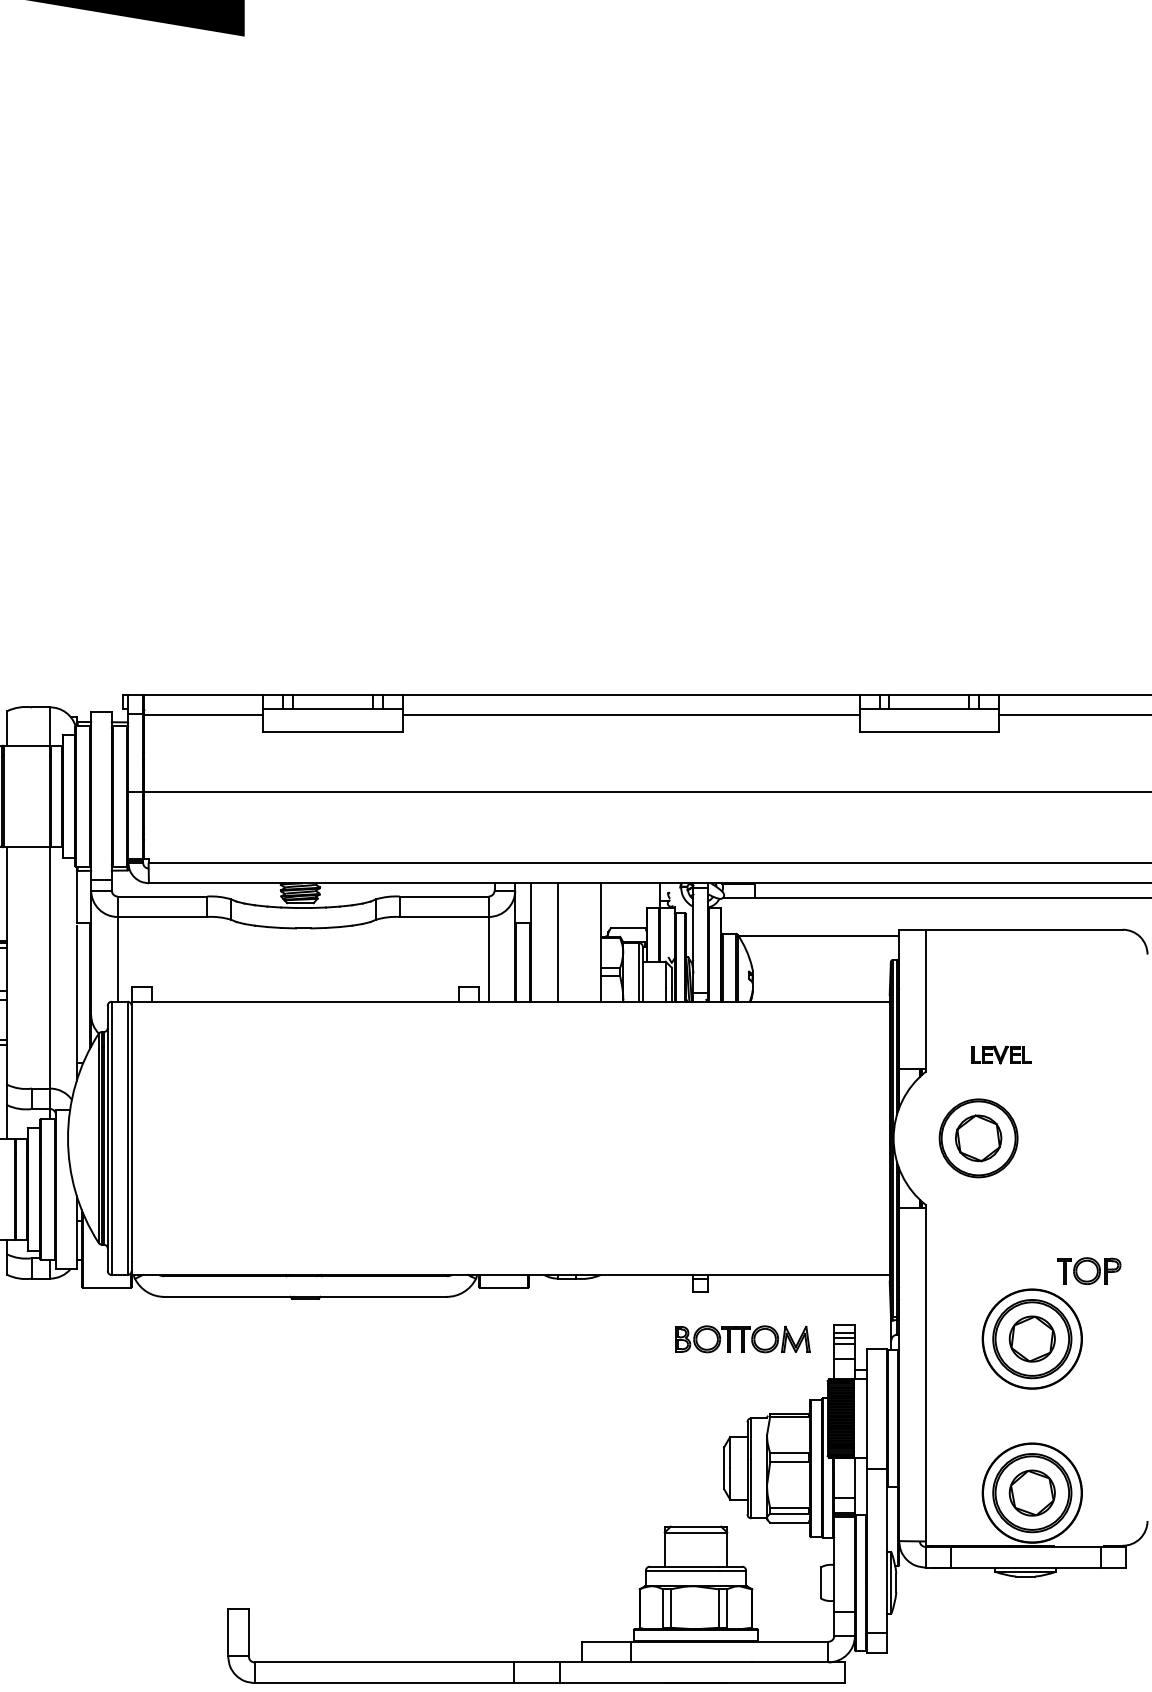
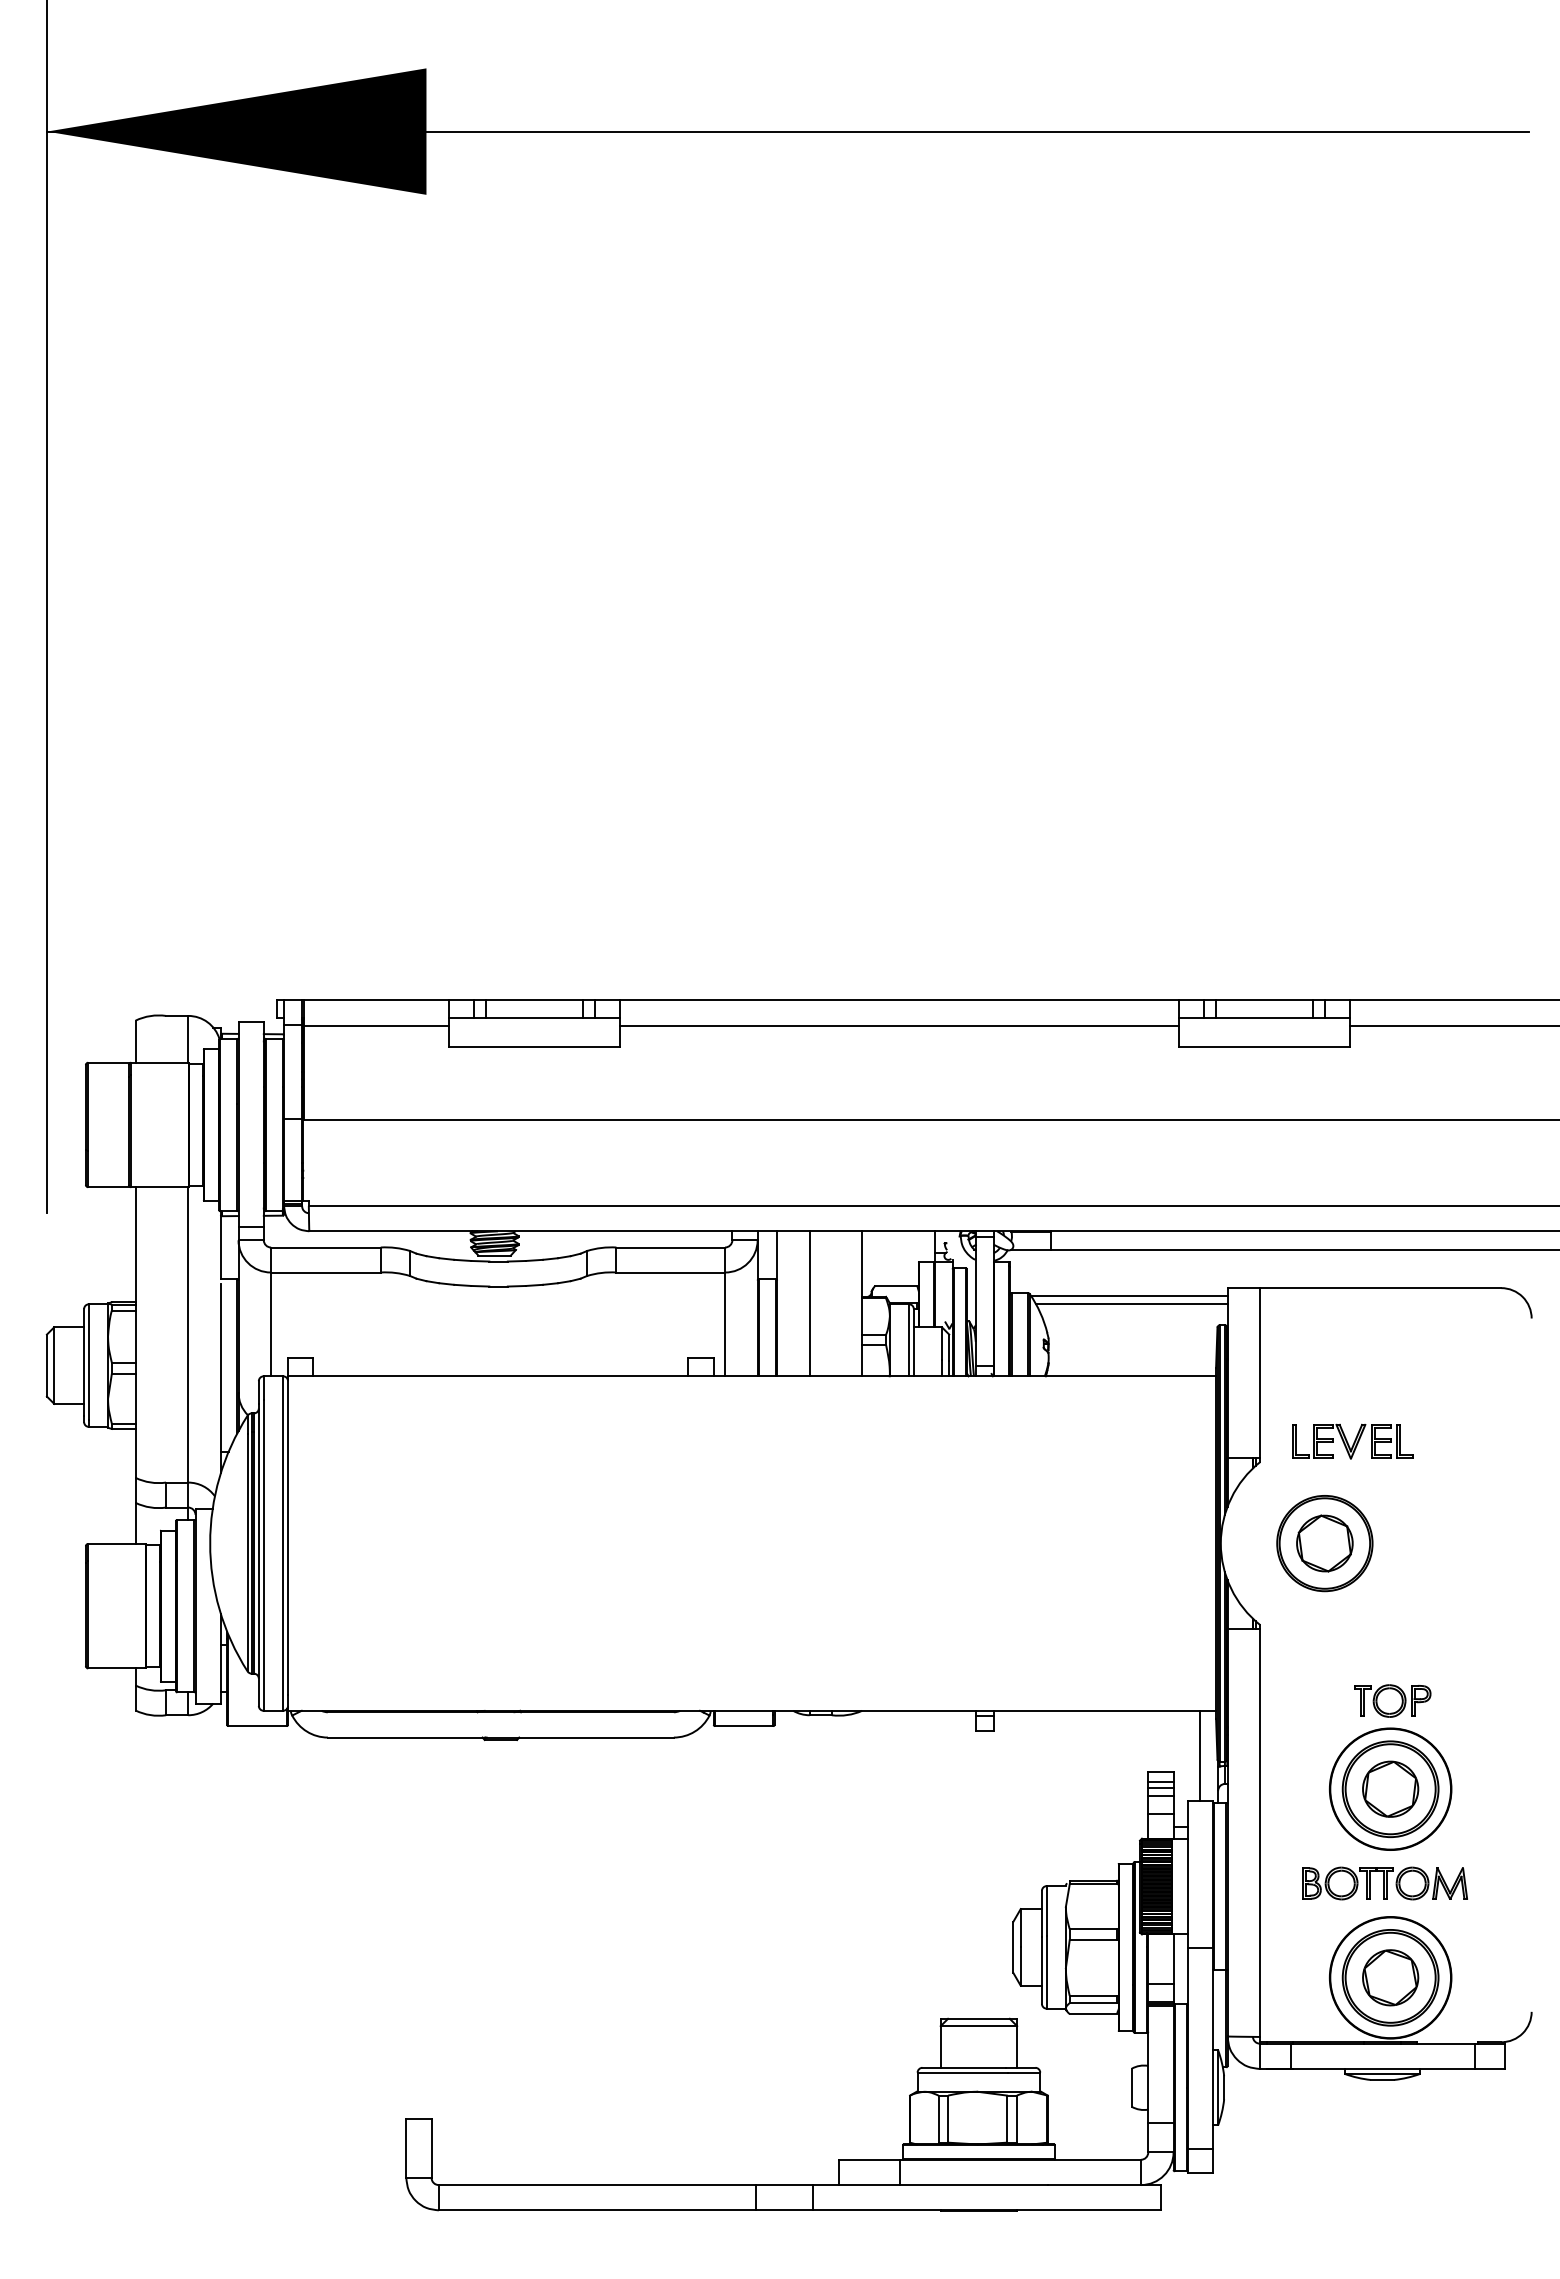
line: (820, 942) -> (1131, 1303), added
part: (1001, 1055) -> (1352, 1441), size x1.67
part: (1089, 1270) -> (1392, 1700), moved
line: (877, 1311) -> (1200, 1755), added
part: (742, 1339) -> (1384, 1883), moved

